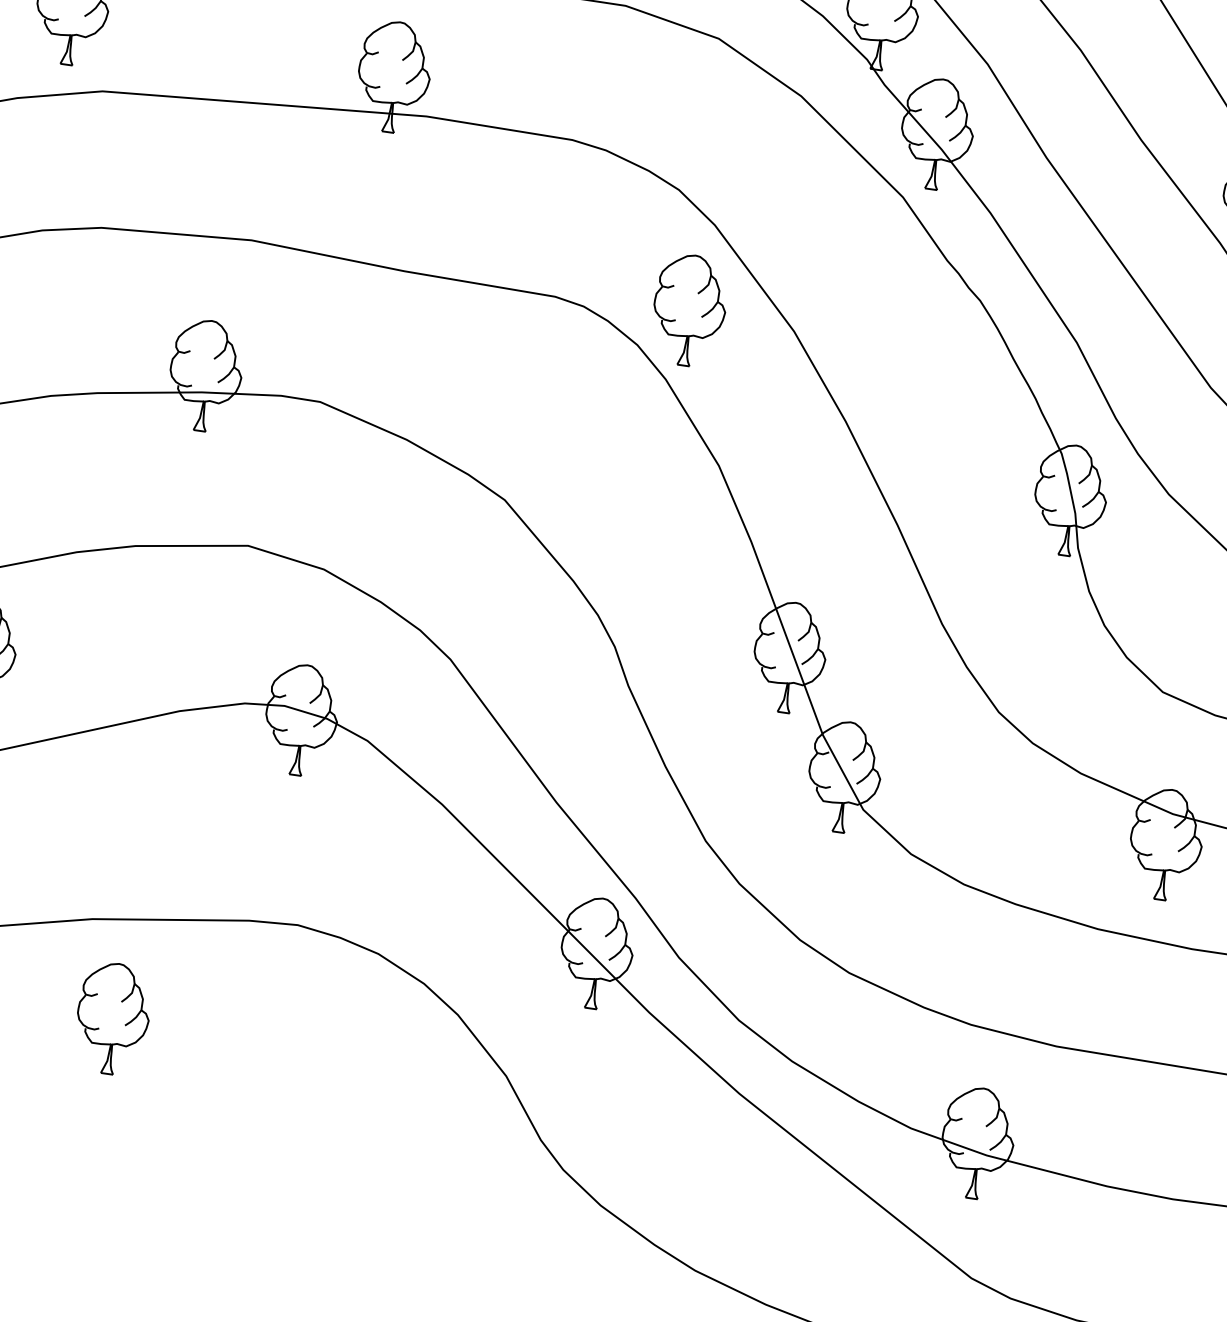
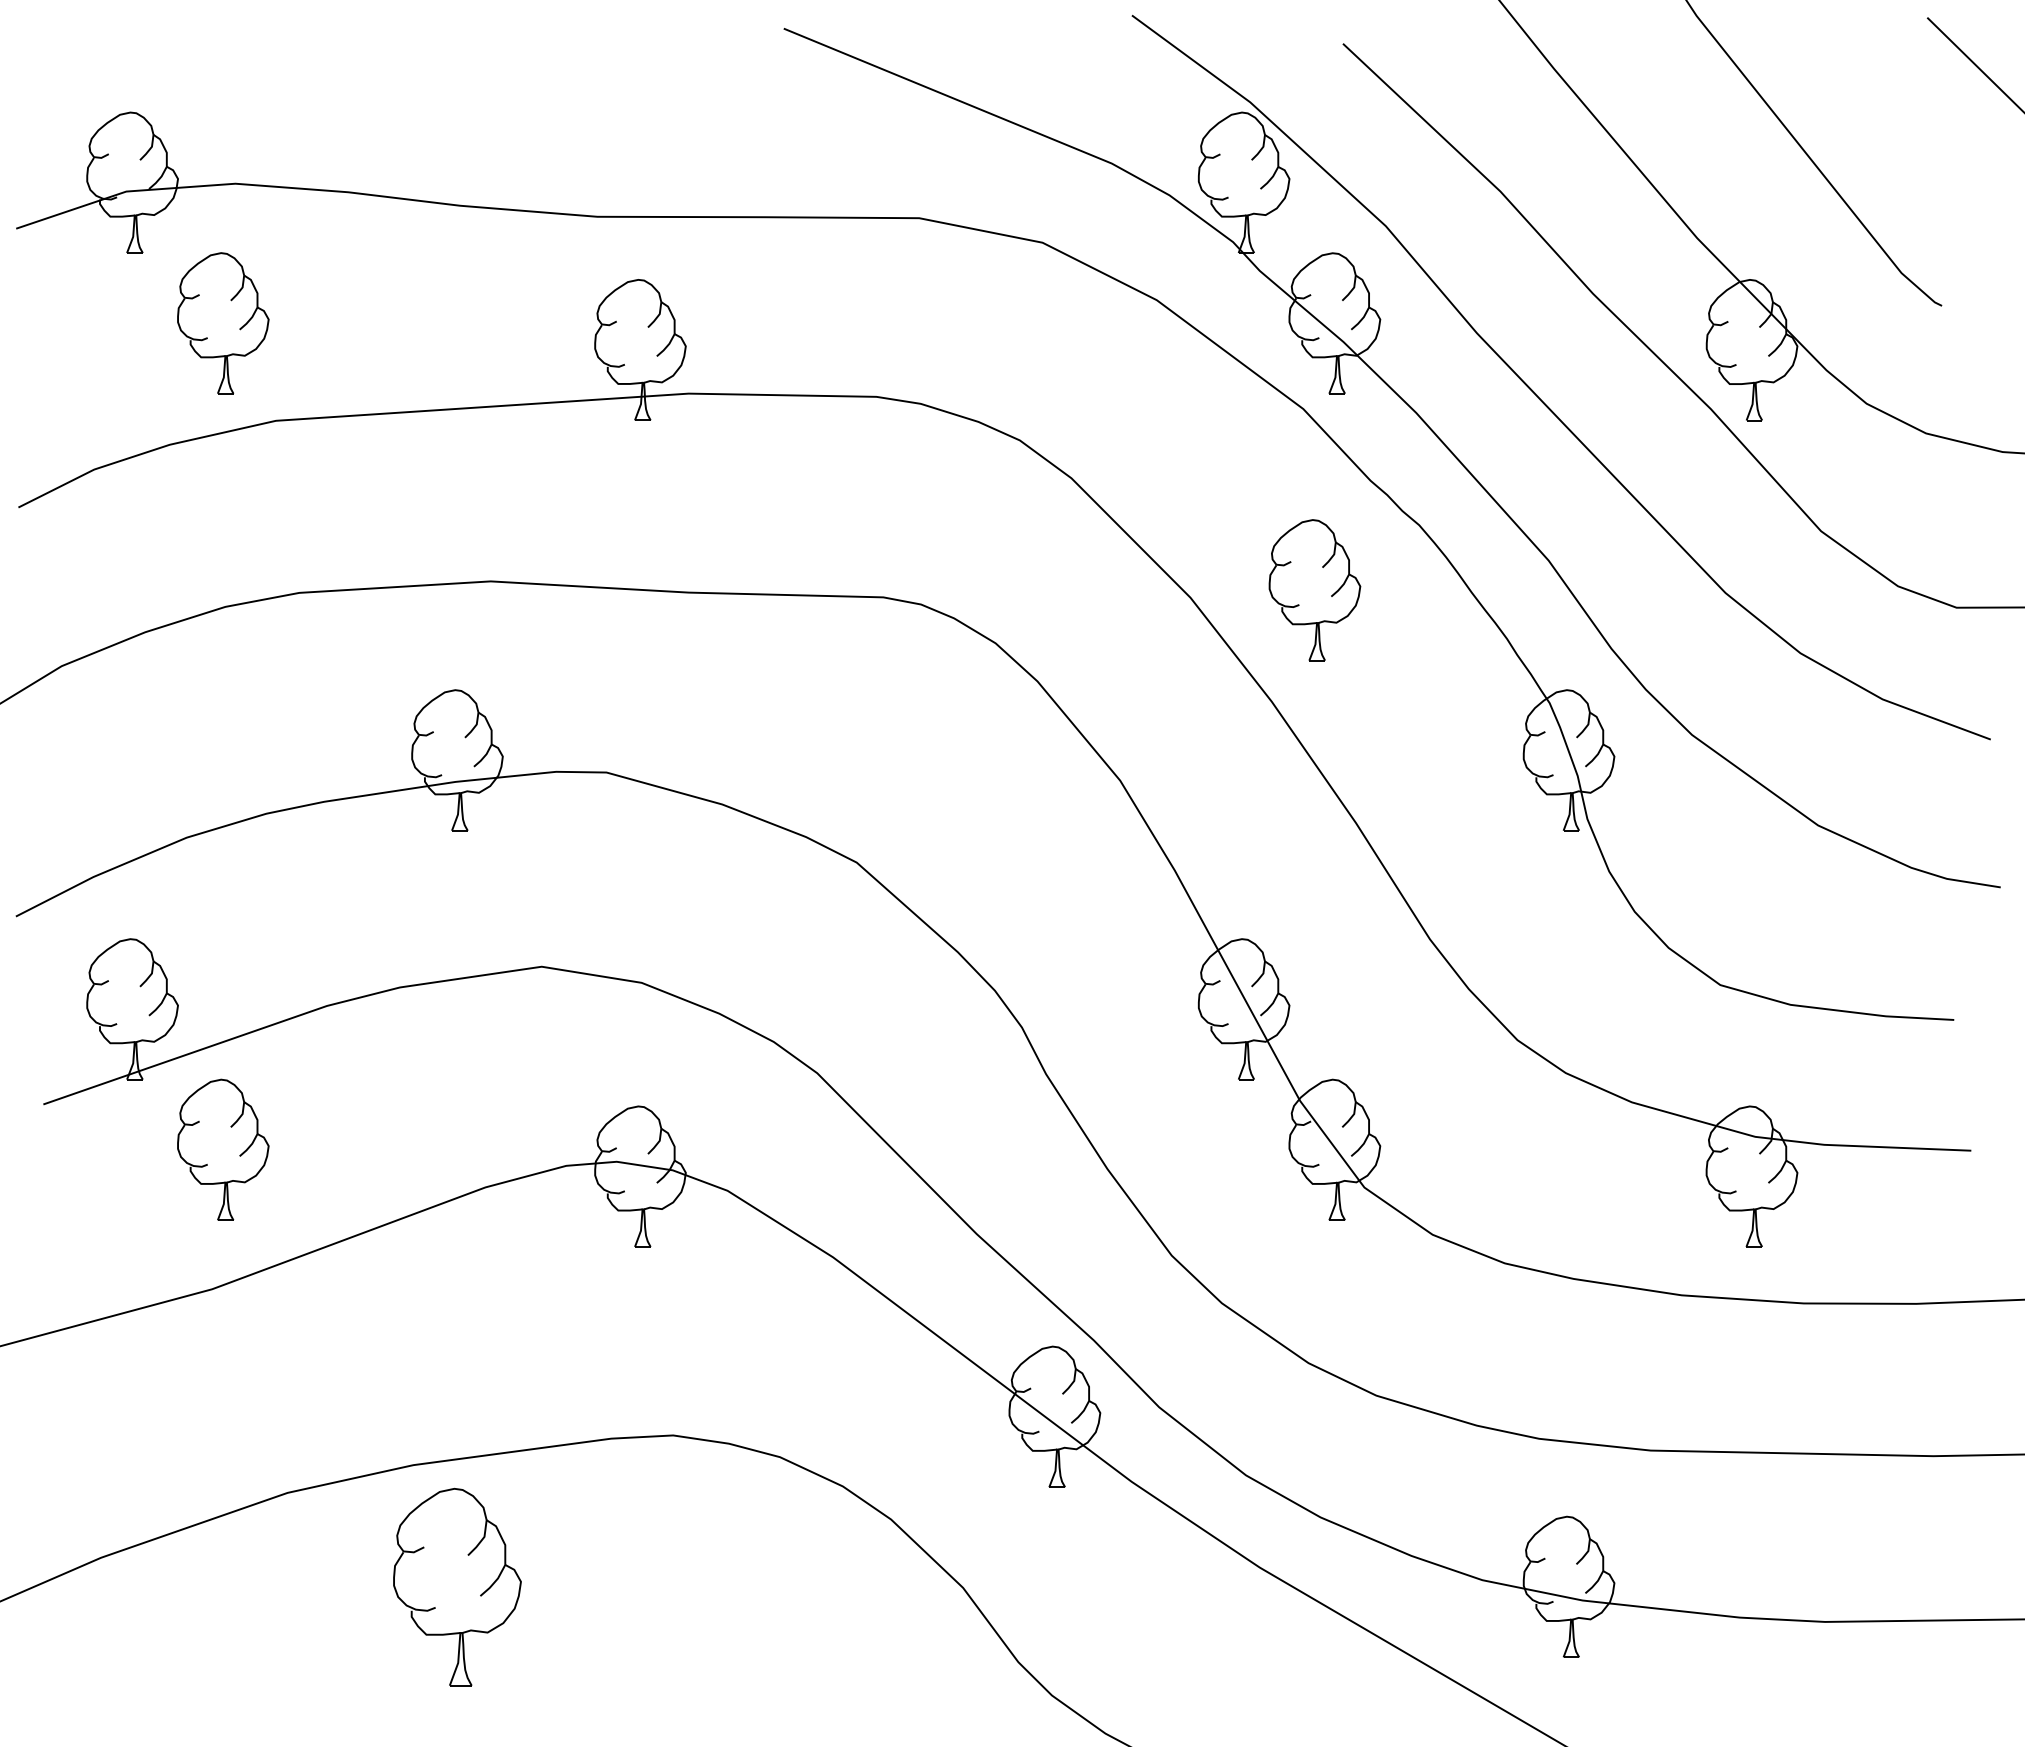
part: (689, 310) -> (1314, 590), moved
part: (113, 1018) -> (457, 1586), size x1.4

